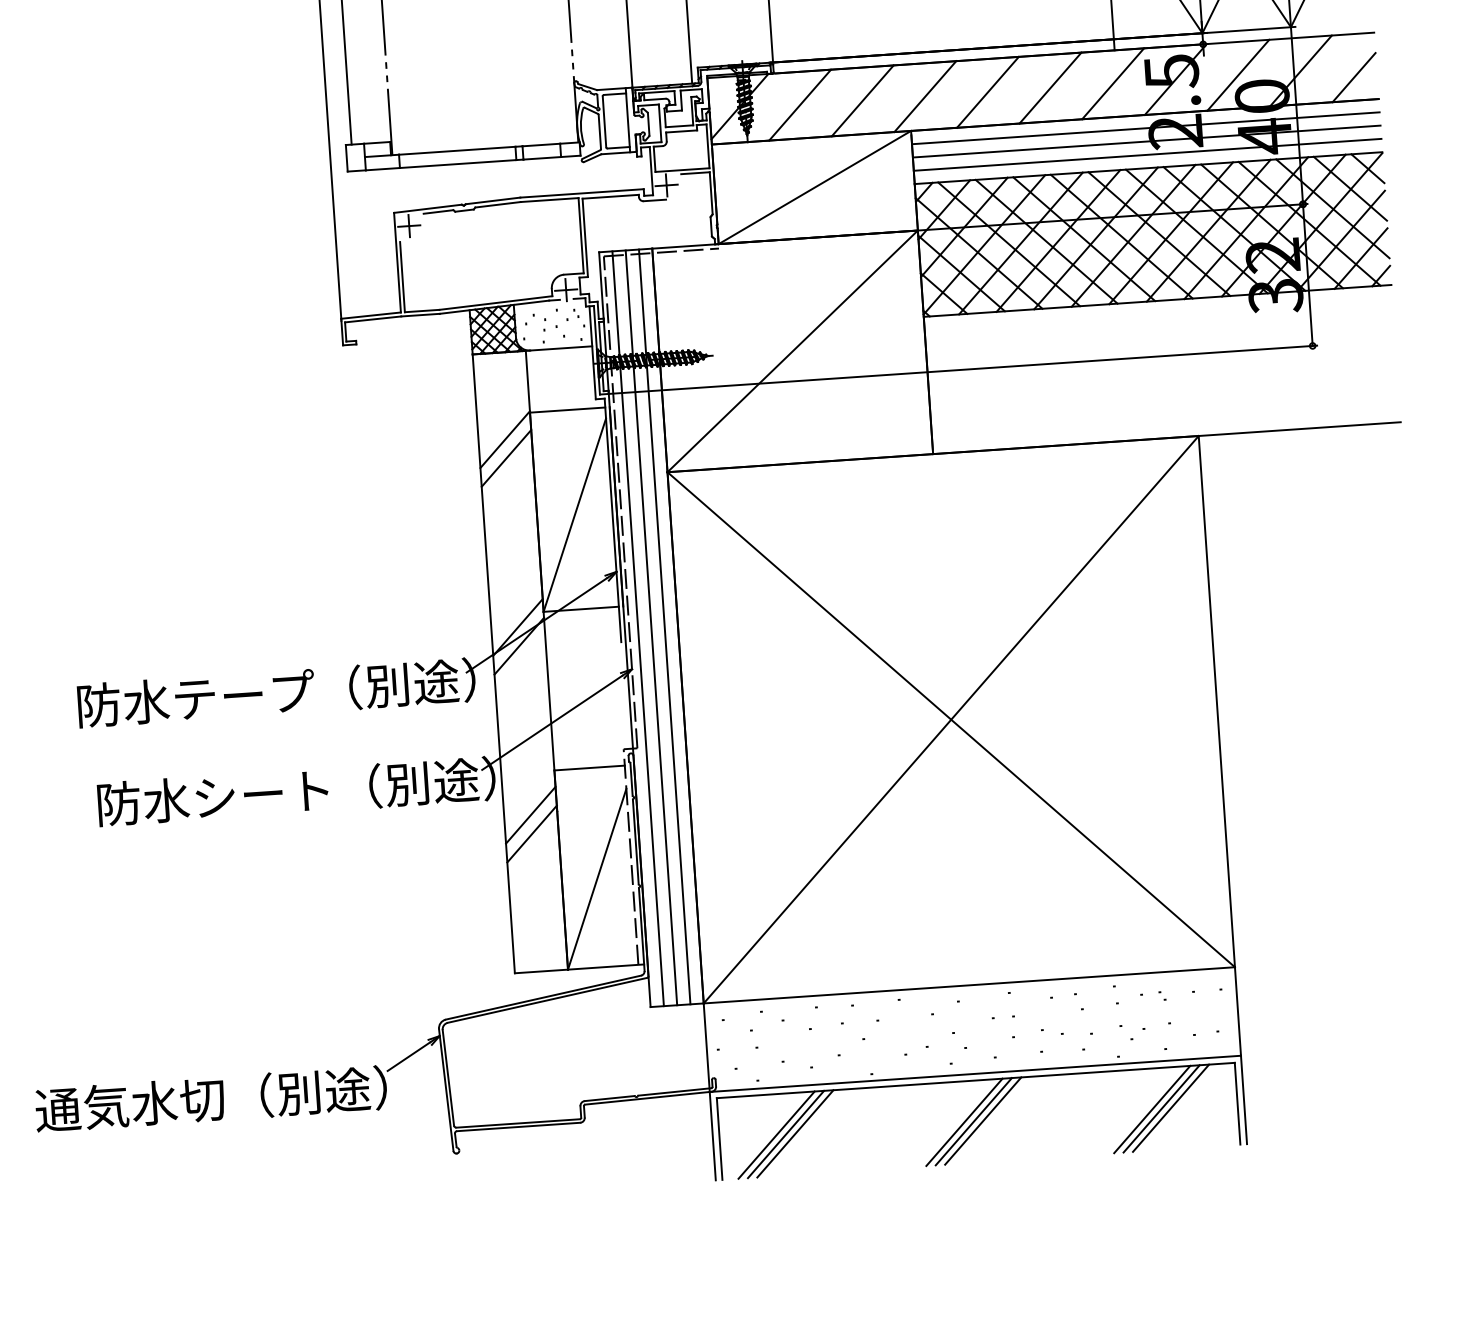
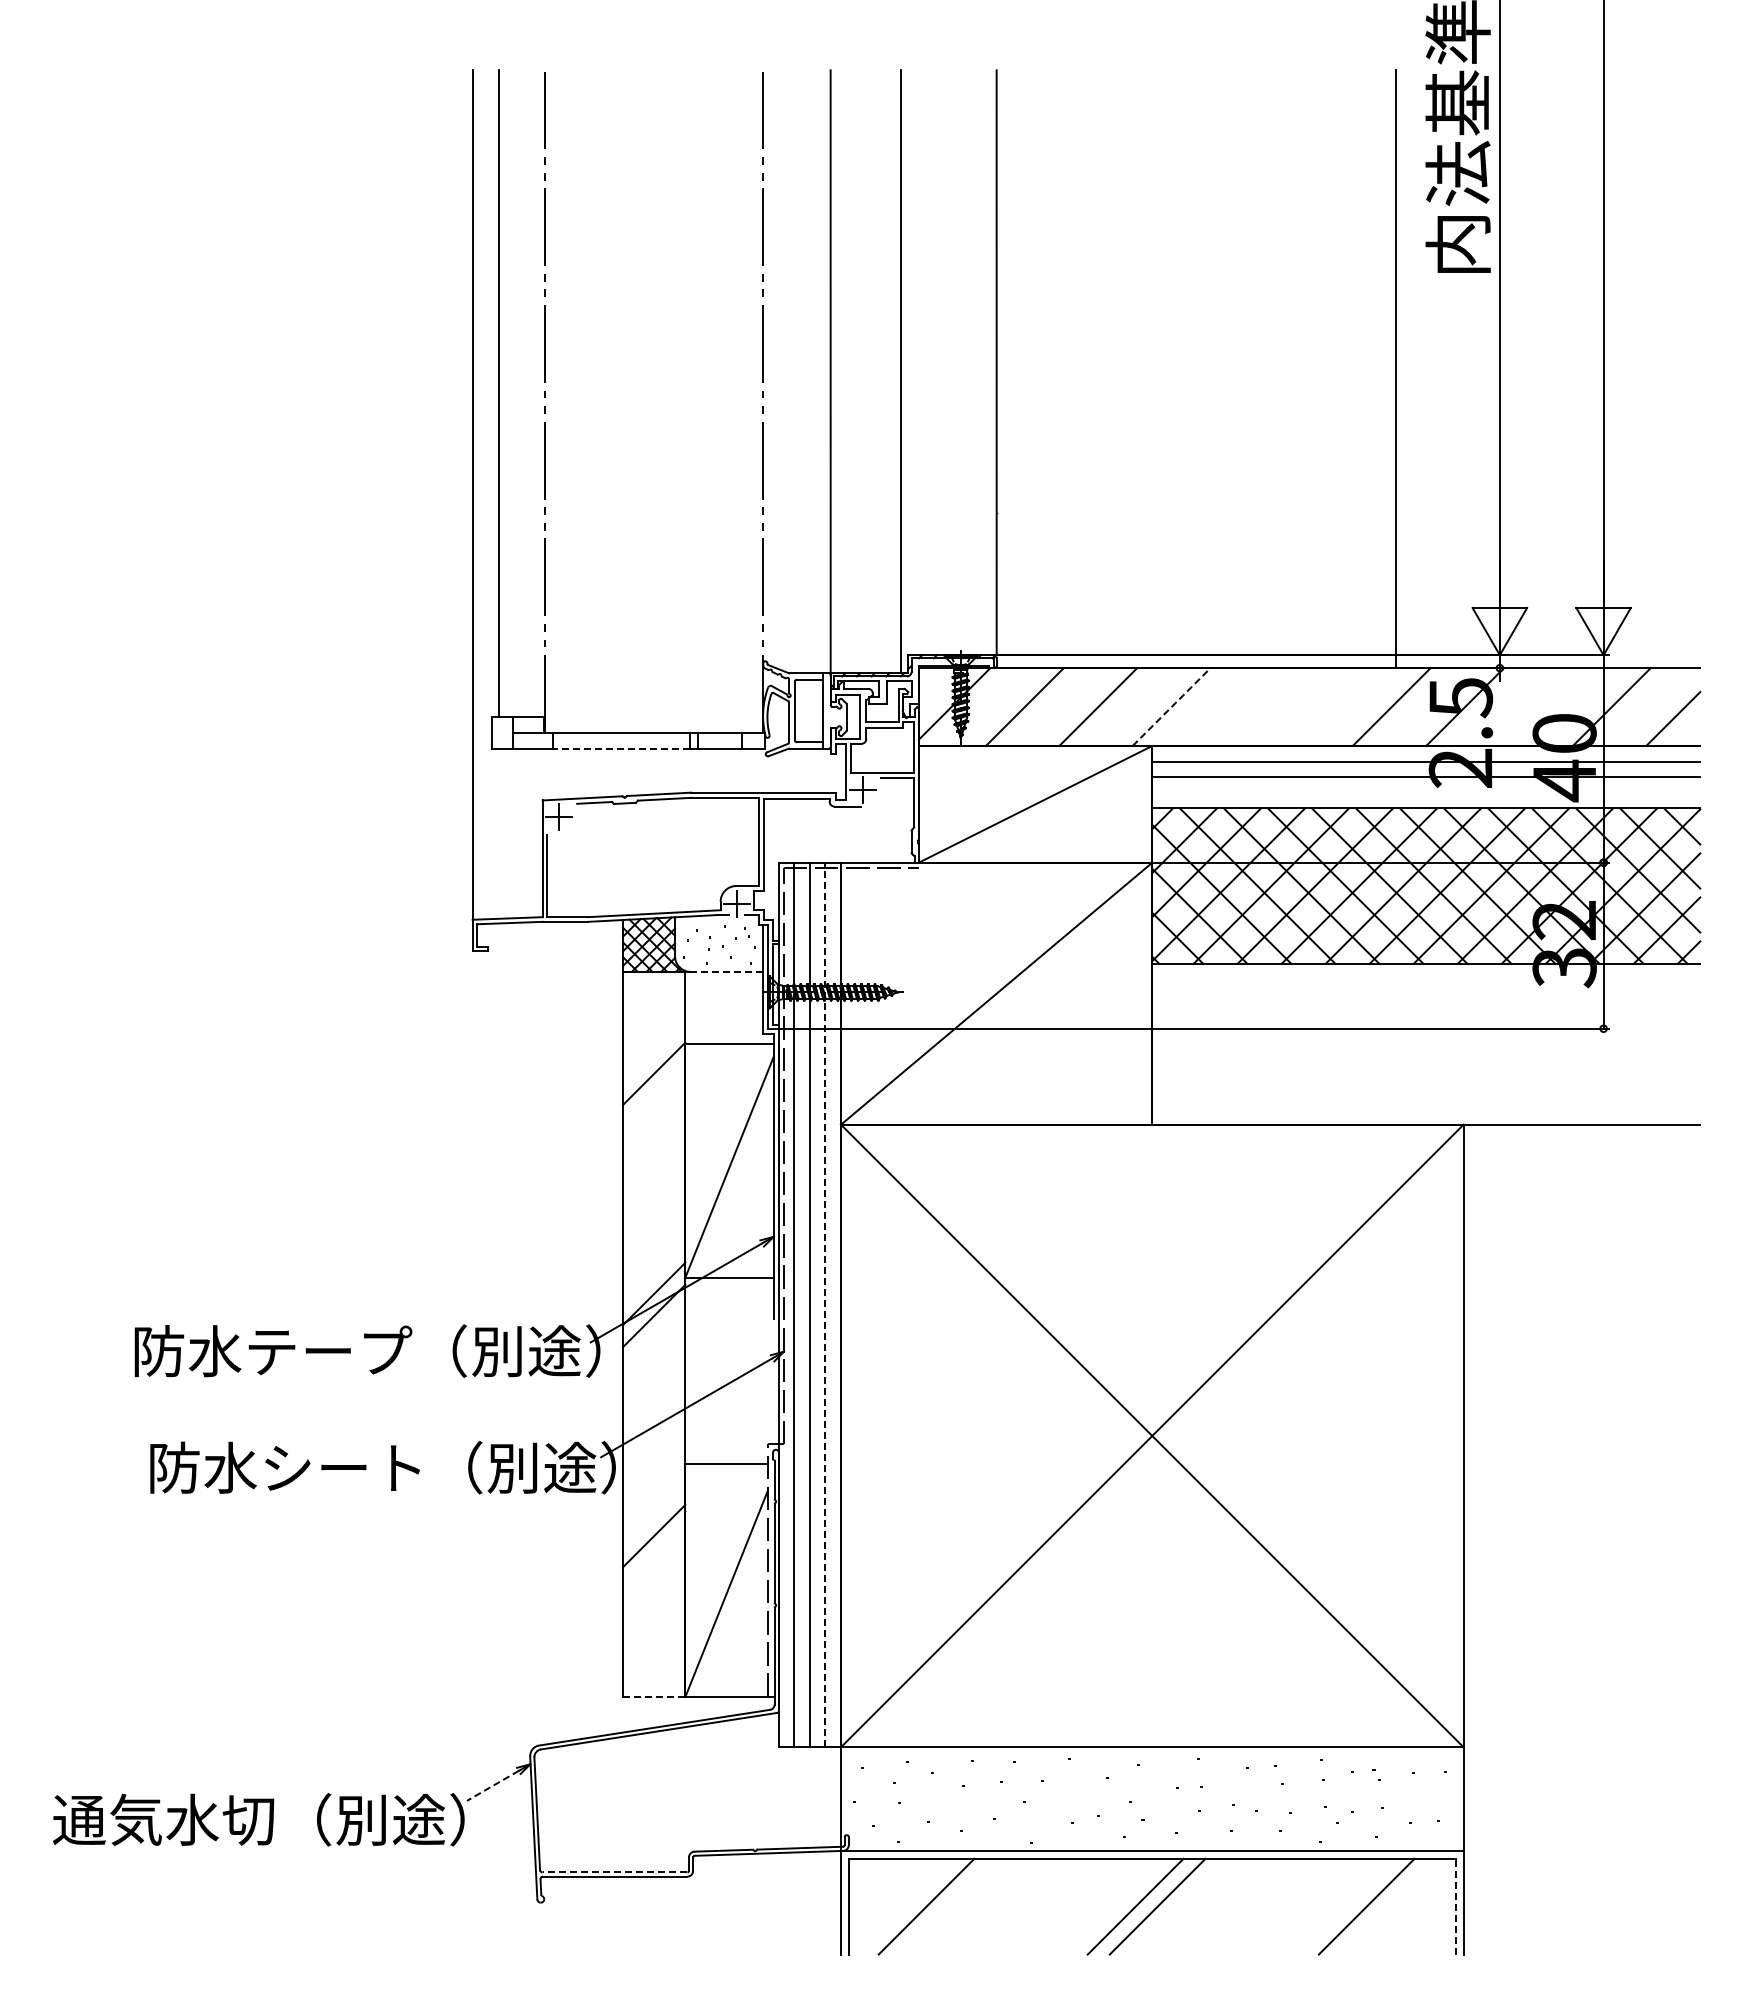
line: (1238, 74) -> (1538, 706), removed
line: (1050, 87) -> (1318, 706), removed
line: (987, 91) -> (1244, 706), removed
line: (925, 96) -> (1171, 706), solid -> dashed
line: (1147, 154) -> (1426, 792), removed
line: (457, 164) -> (620, 748), solid -> dashed
line: (560, 348) -> (726, 971), solid -> dashed
line: (506, 458) -> (654, 1095), removed
line: (664, 626) -> (825, 1304), solid -> dashed
line: (530, 814) -> (654, 1513), removed
line: (540, 971) -> (653, 1697), solid -> dashed
line: (408, 1056) -> (492, 1785), solid -> dashed
line: (1237, 1103) -> (1455, 1906), solid -> dashed
line: (1170, 1108) -> (1377, 1906), removed
line: (1152, 1109) -> (1355, 1906), removed
line: (973, 1121) -> (1146, 1906), removed
line: (517, 1123) -> (614, 1872), solid -> dashed
line: (795, 1133) -> (937, 1906), removed
line: (776, 1135) -> (915, 1906), removed

